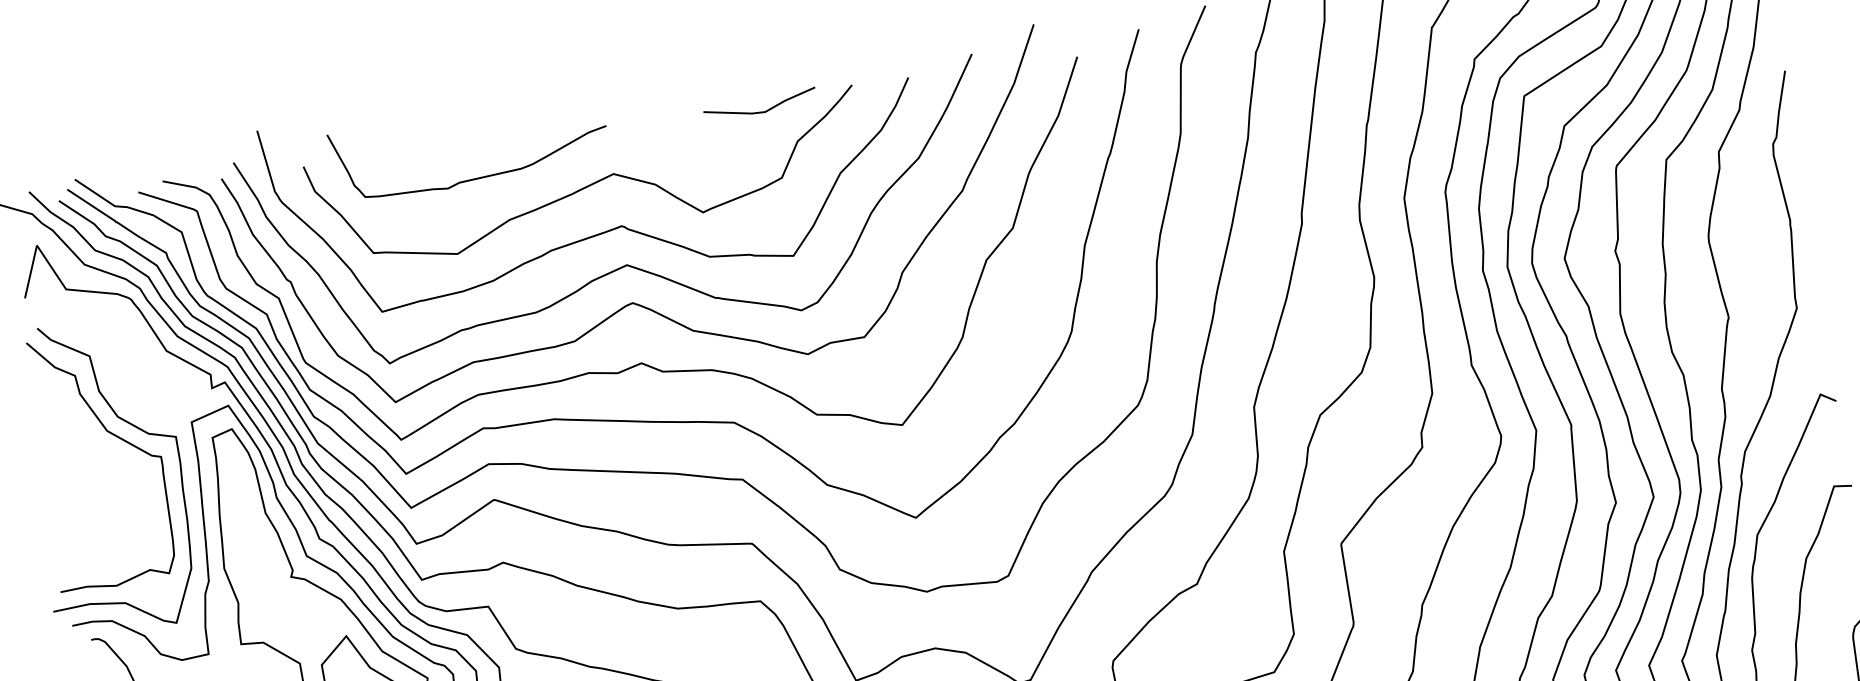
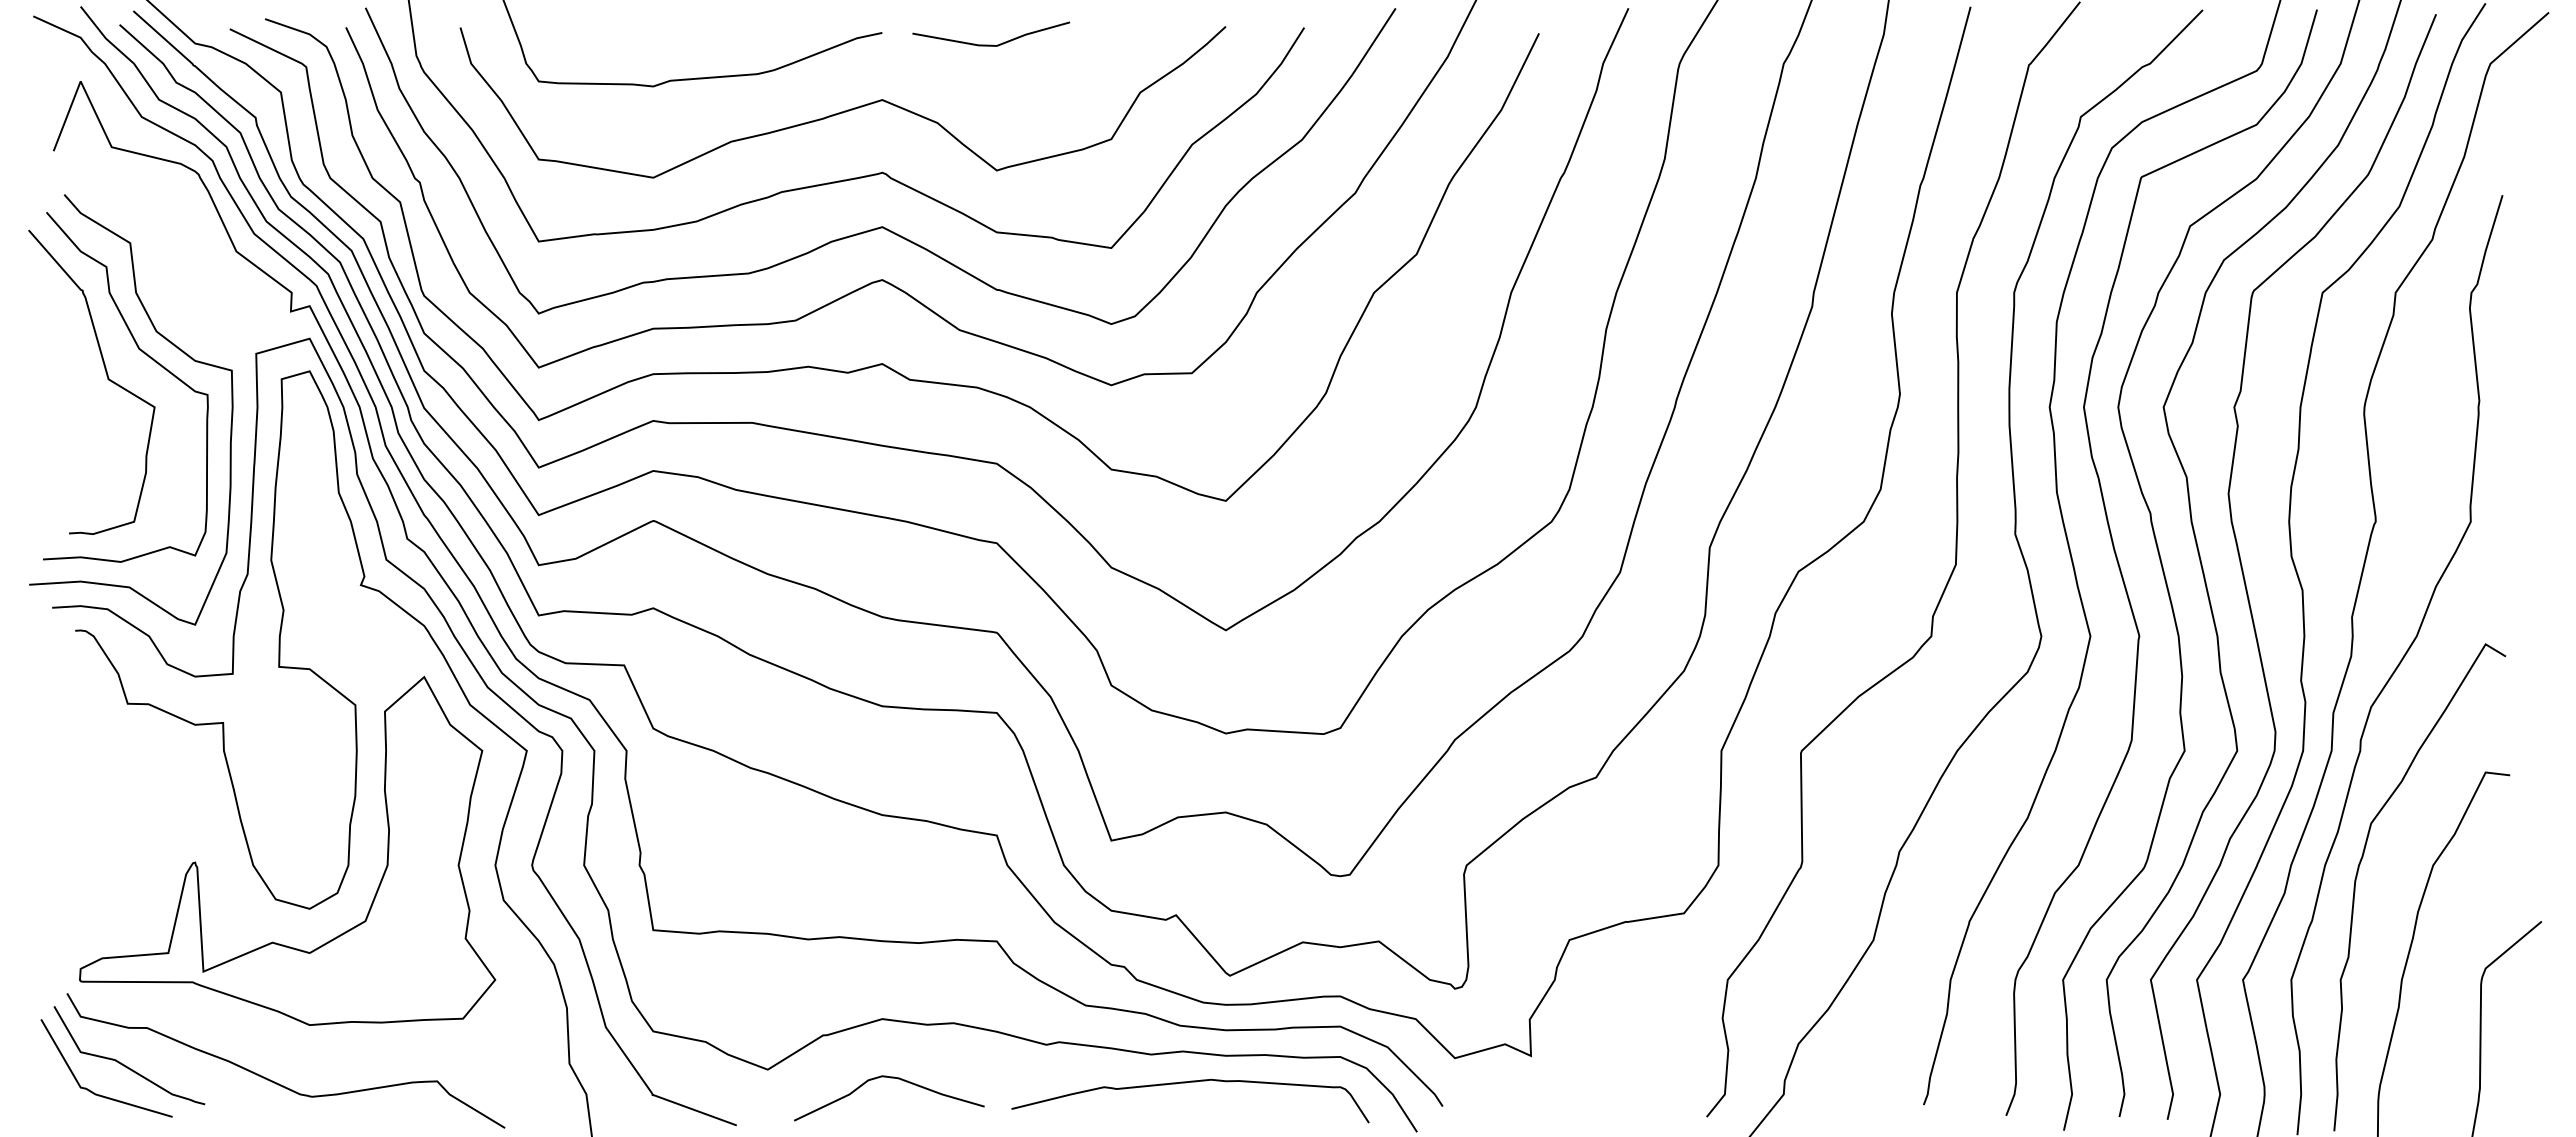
line: (760, 111) -> (990, 44), moved
curve: (86, 454) -> (106, 376), added

